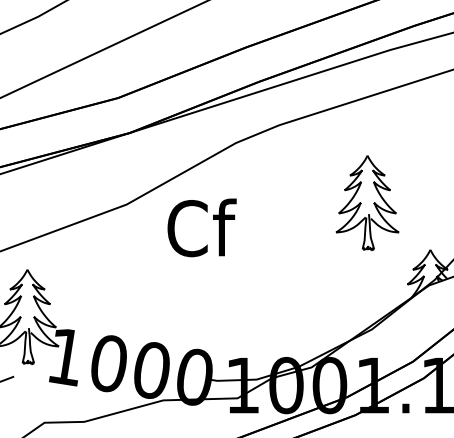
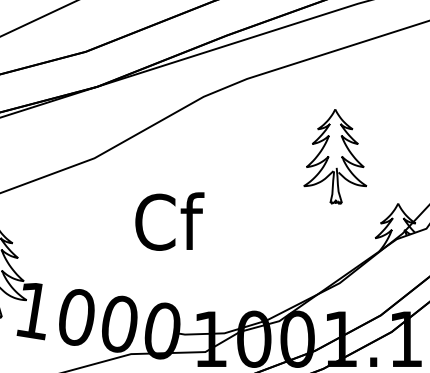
text: (201, 227) -> (169, 221), moved

